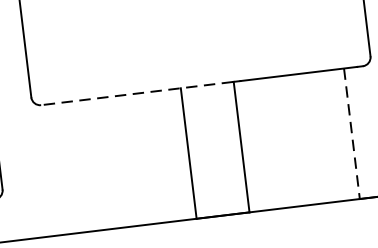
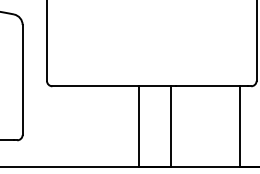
line: (136, 93) -> (111, 86), dashed -> solid
line: (351, 135) -> (239, 127), dashed -> solid

